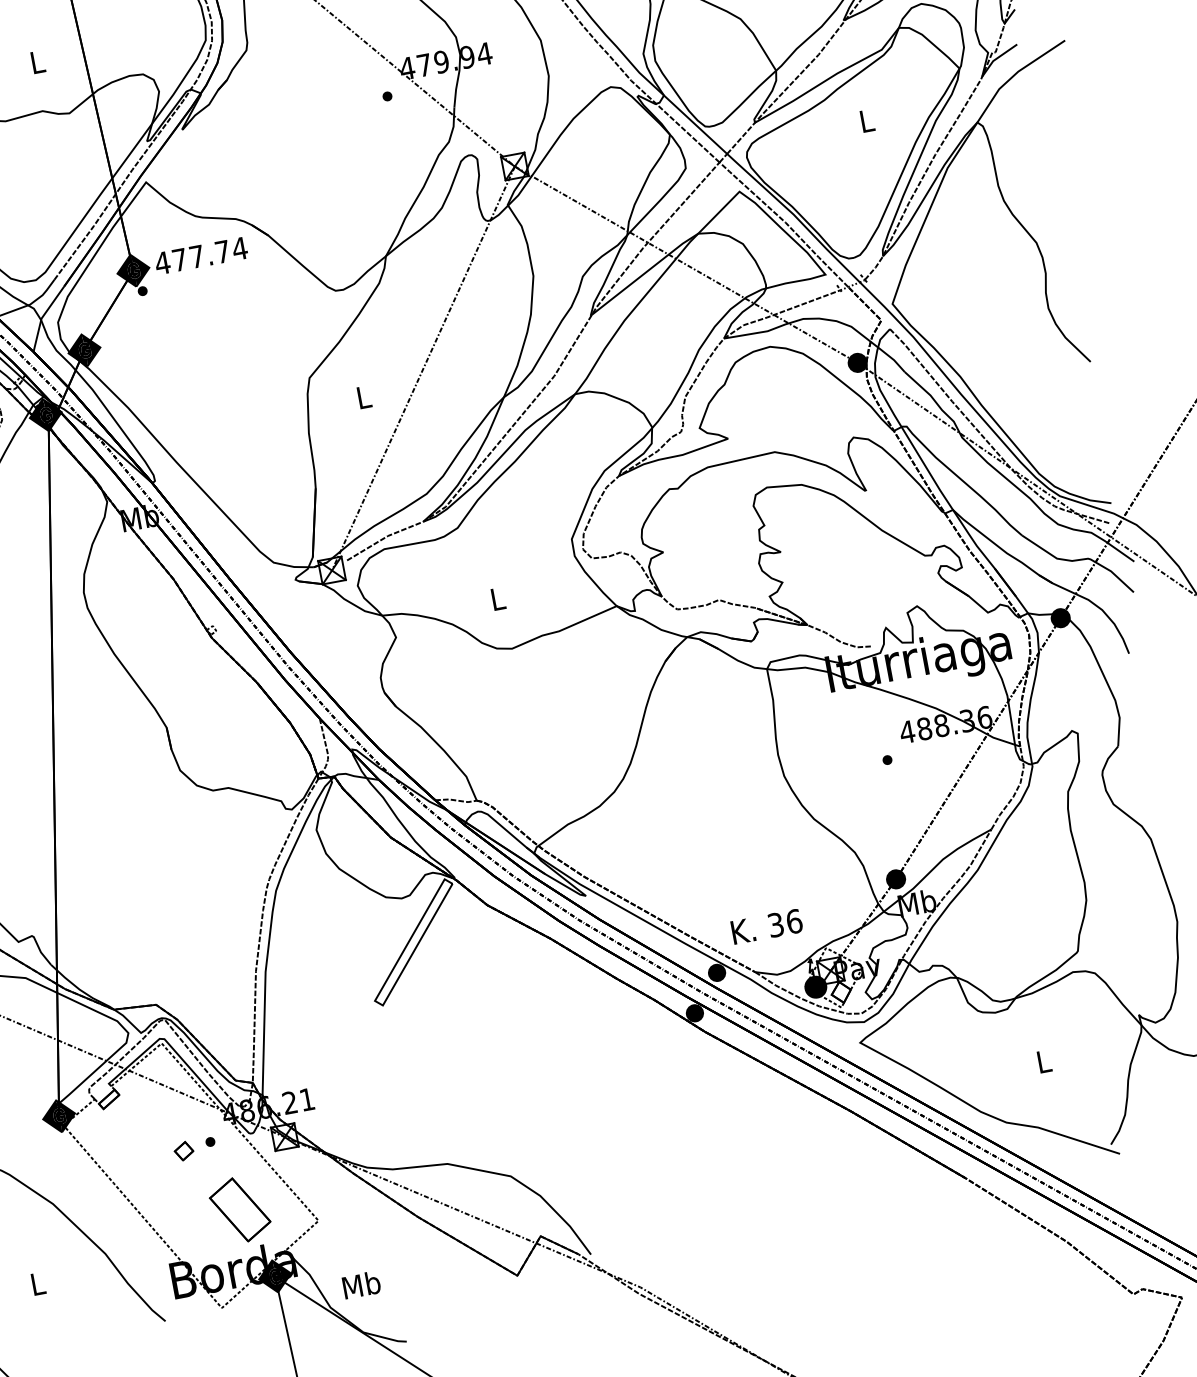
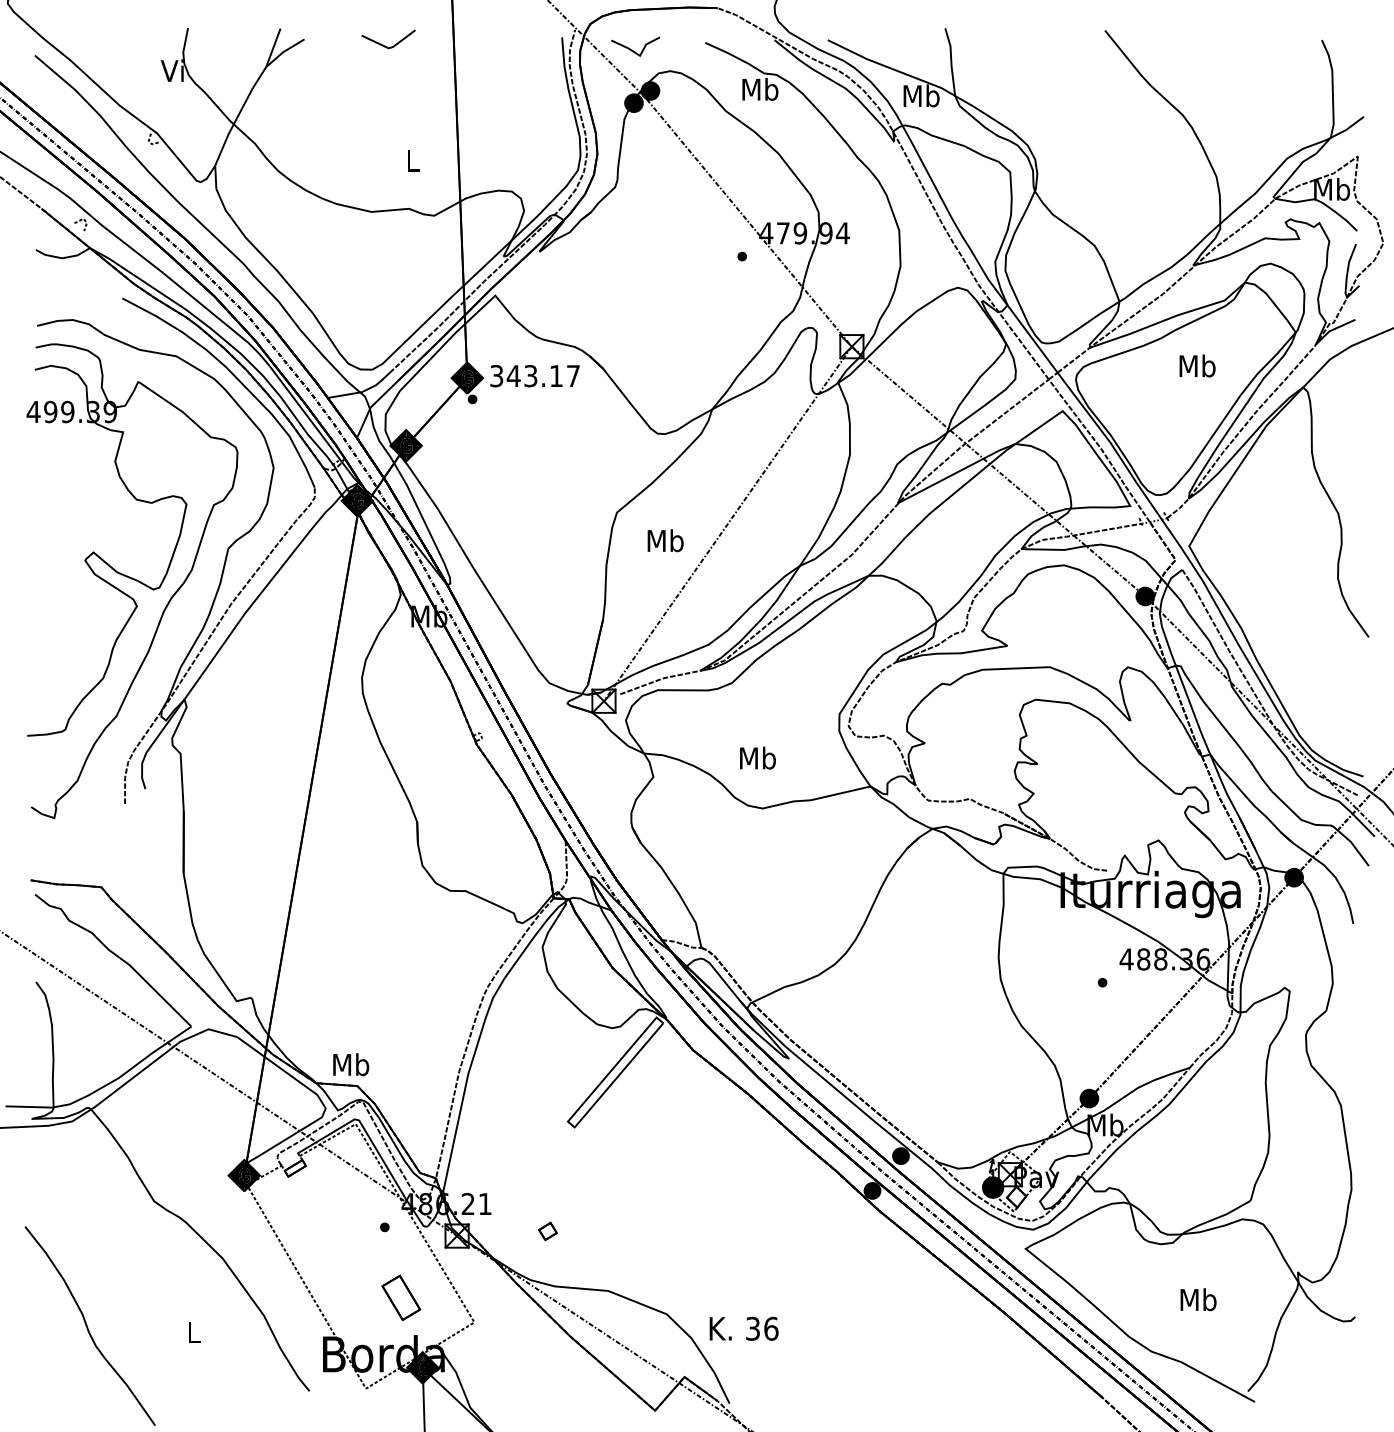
text: (866, 120) -> (1197, 365), L -> Mb
text: (200, 256) -> (534, 376), 477.74 -> 343.17
text: (363, 396) -> (665, 540), L -> Mb
text: (497, 598) -> (757, 757), L -> Mb
text: (766, 926) -> (743, 1328), moved
text: (1043, 1061) -> (1198, 1299), L -> Mb
part: (183, 1151) -> (547, 1231), moved
part: (240, 1209) -> (401, 1297), size x0.7
text: (361, 1284) -> (351, 1064), moved

